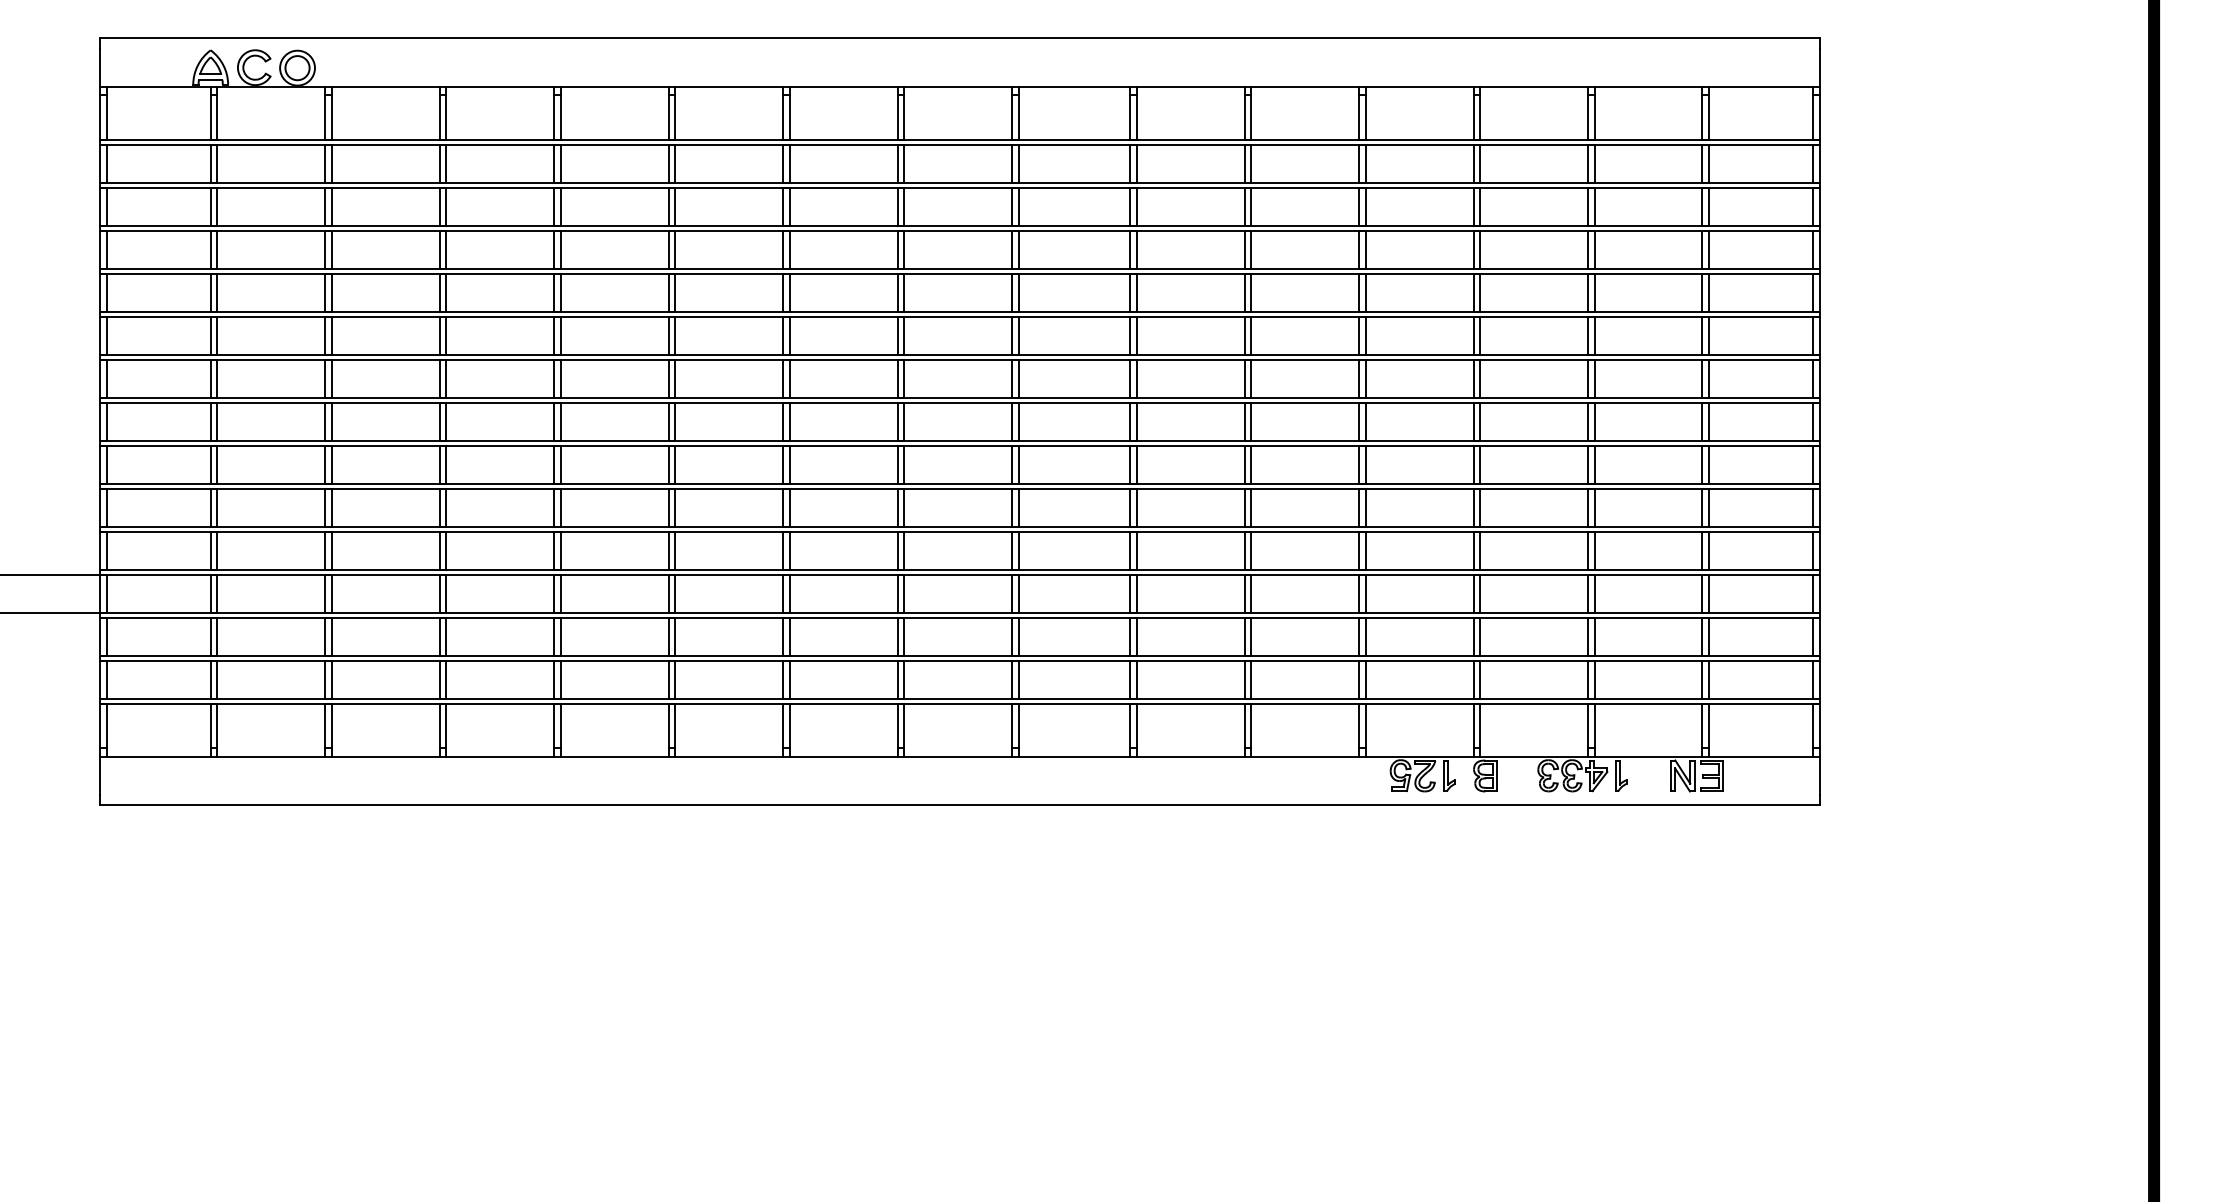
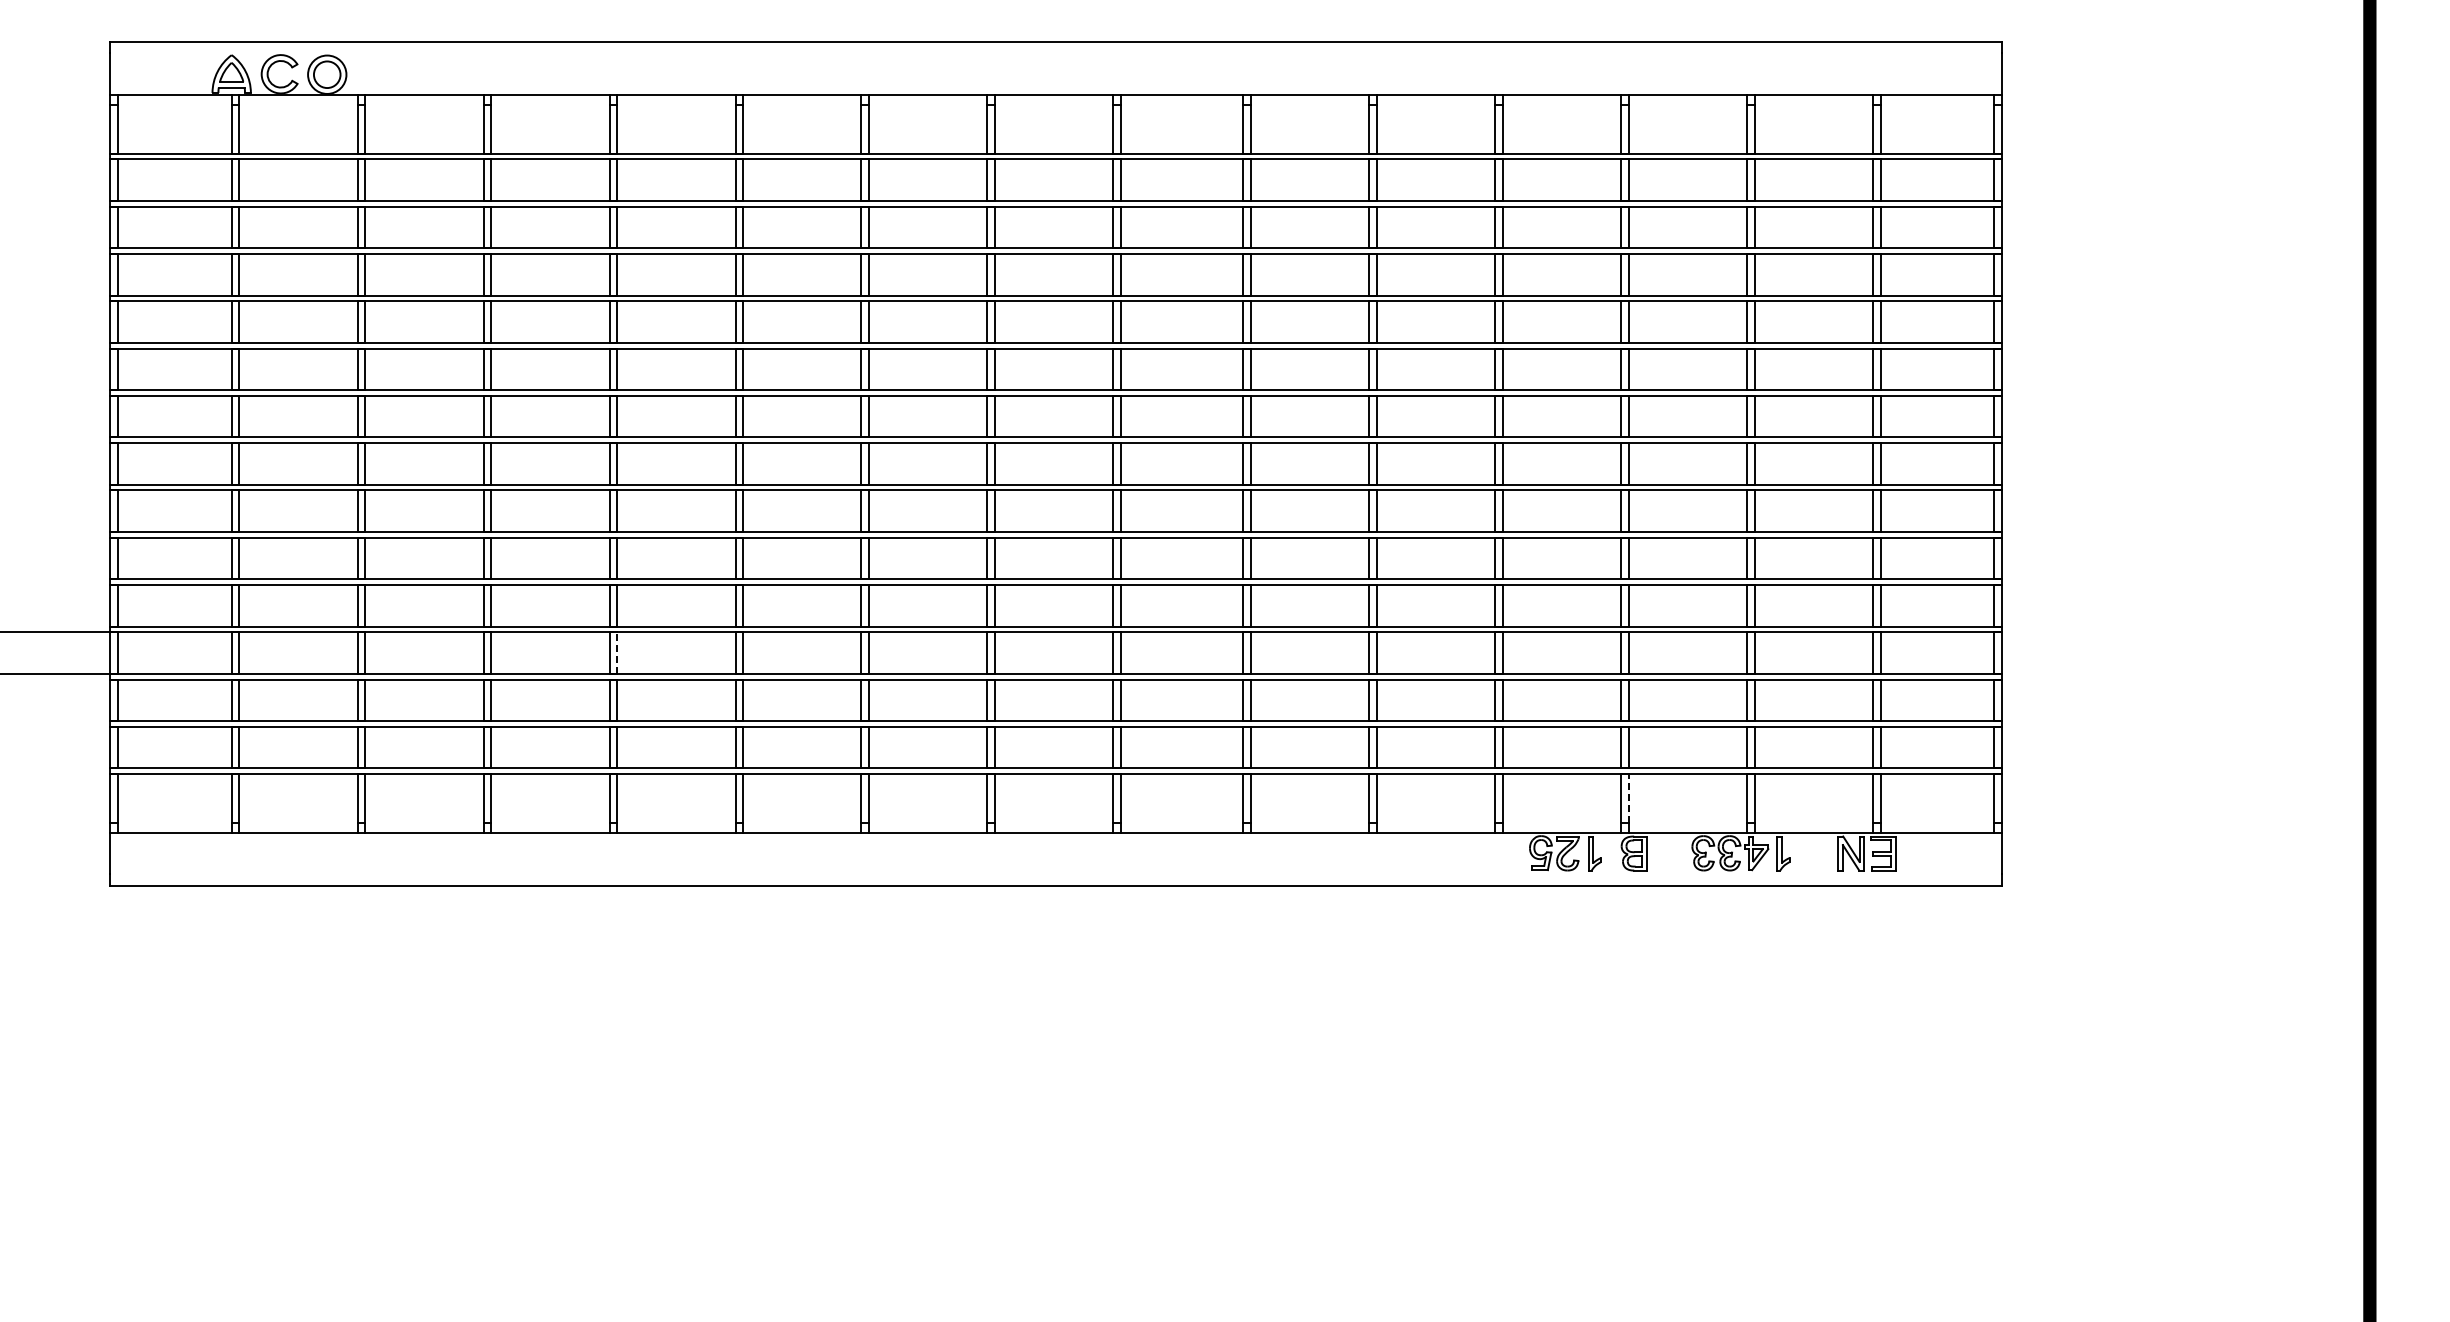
line: (561, 594) -> (617, 653), solid -> dashed
line: (1480, 725) -> (1628, 798), solid -> dashed

